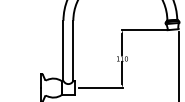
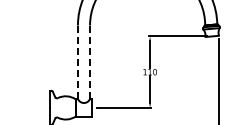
line: (63, 51) -> (77, 62), solid -> dashed
line: (73, 51) -> (90, 62), solid -> dashed

